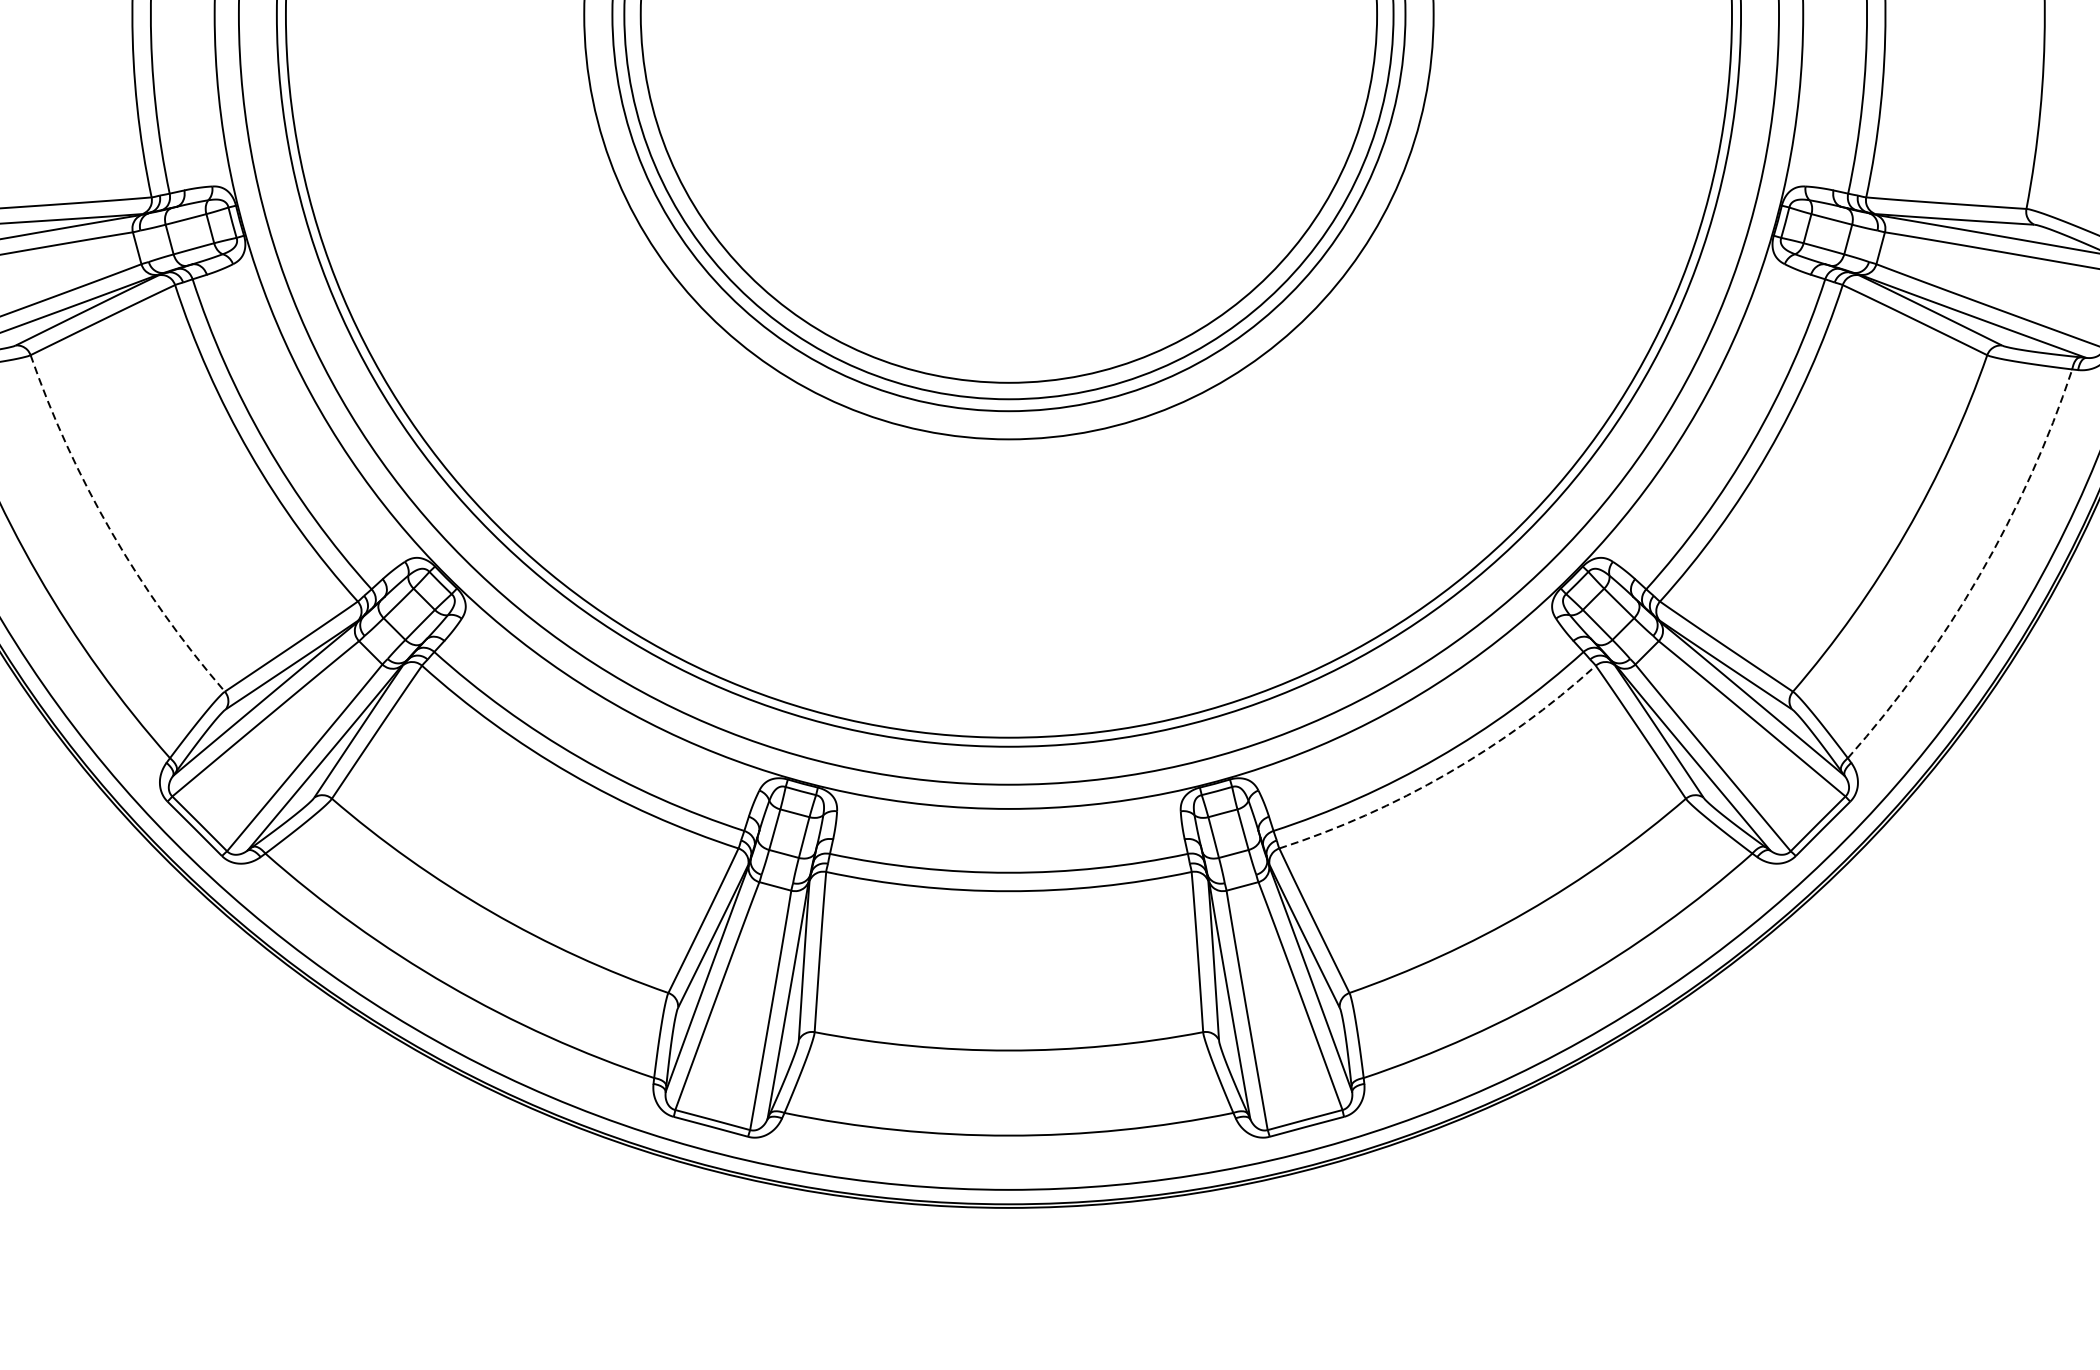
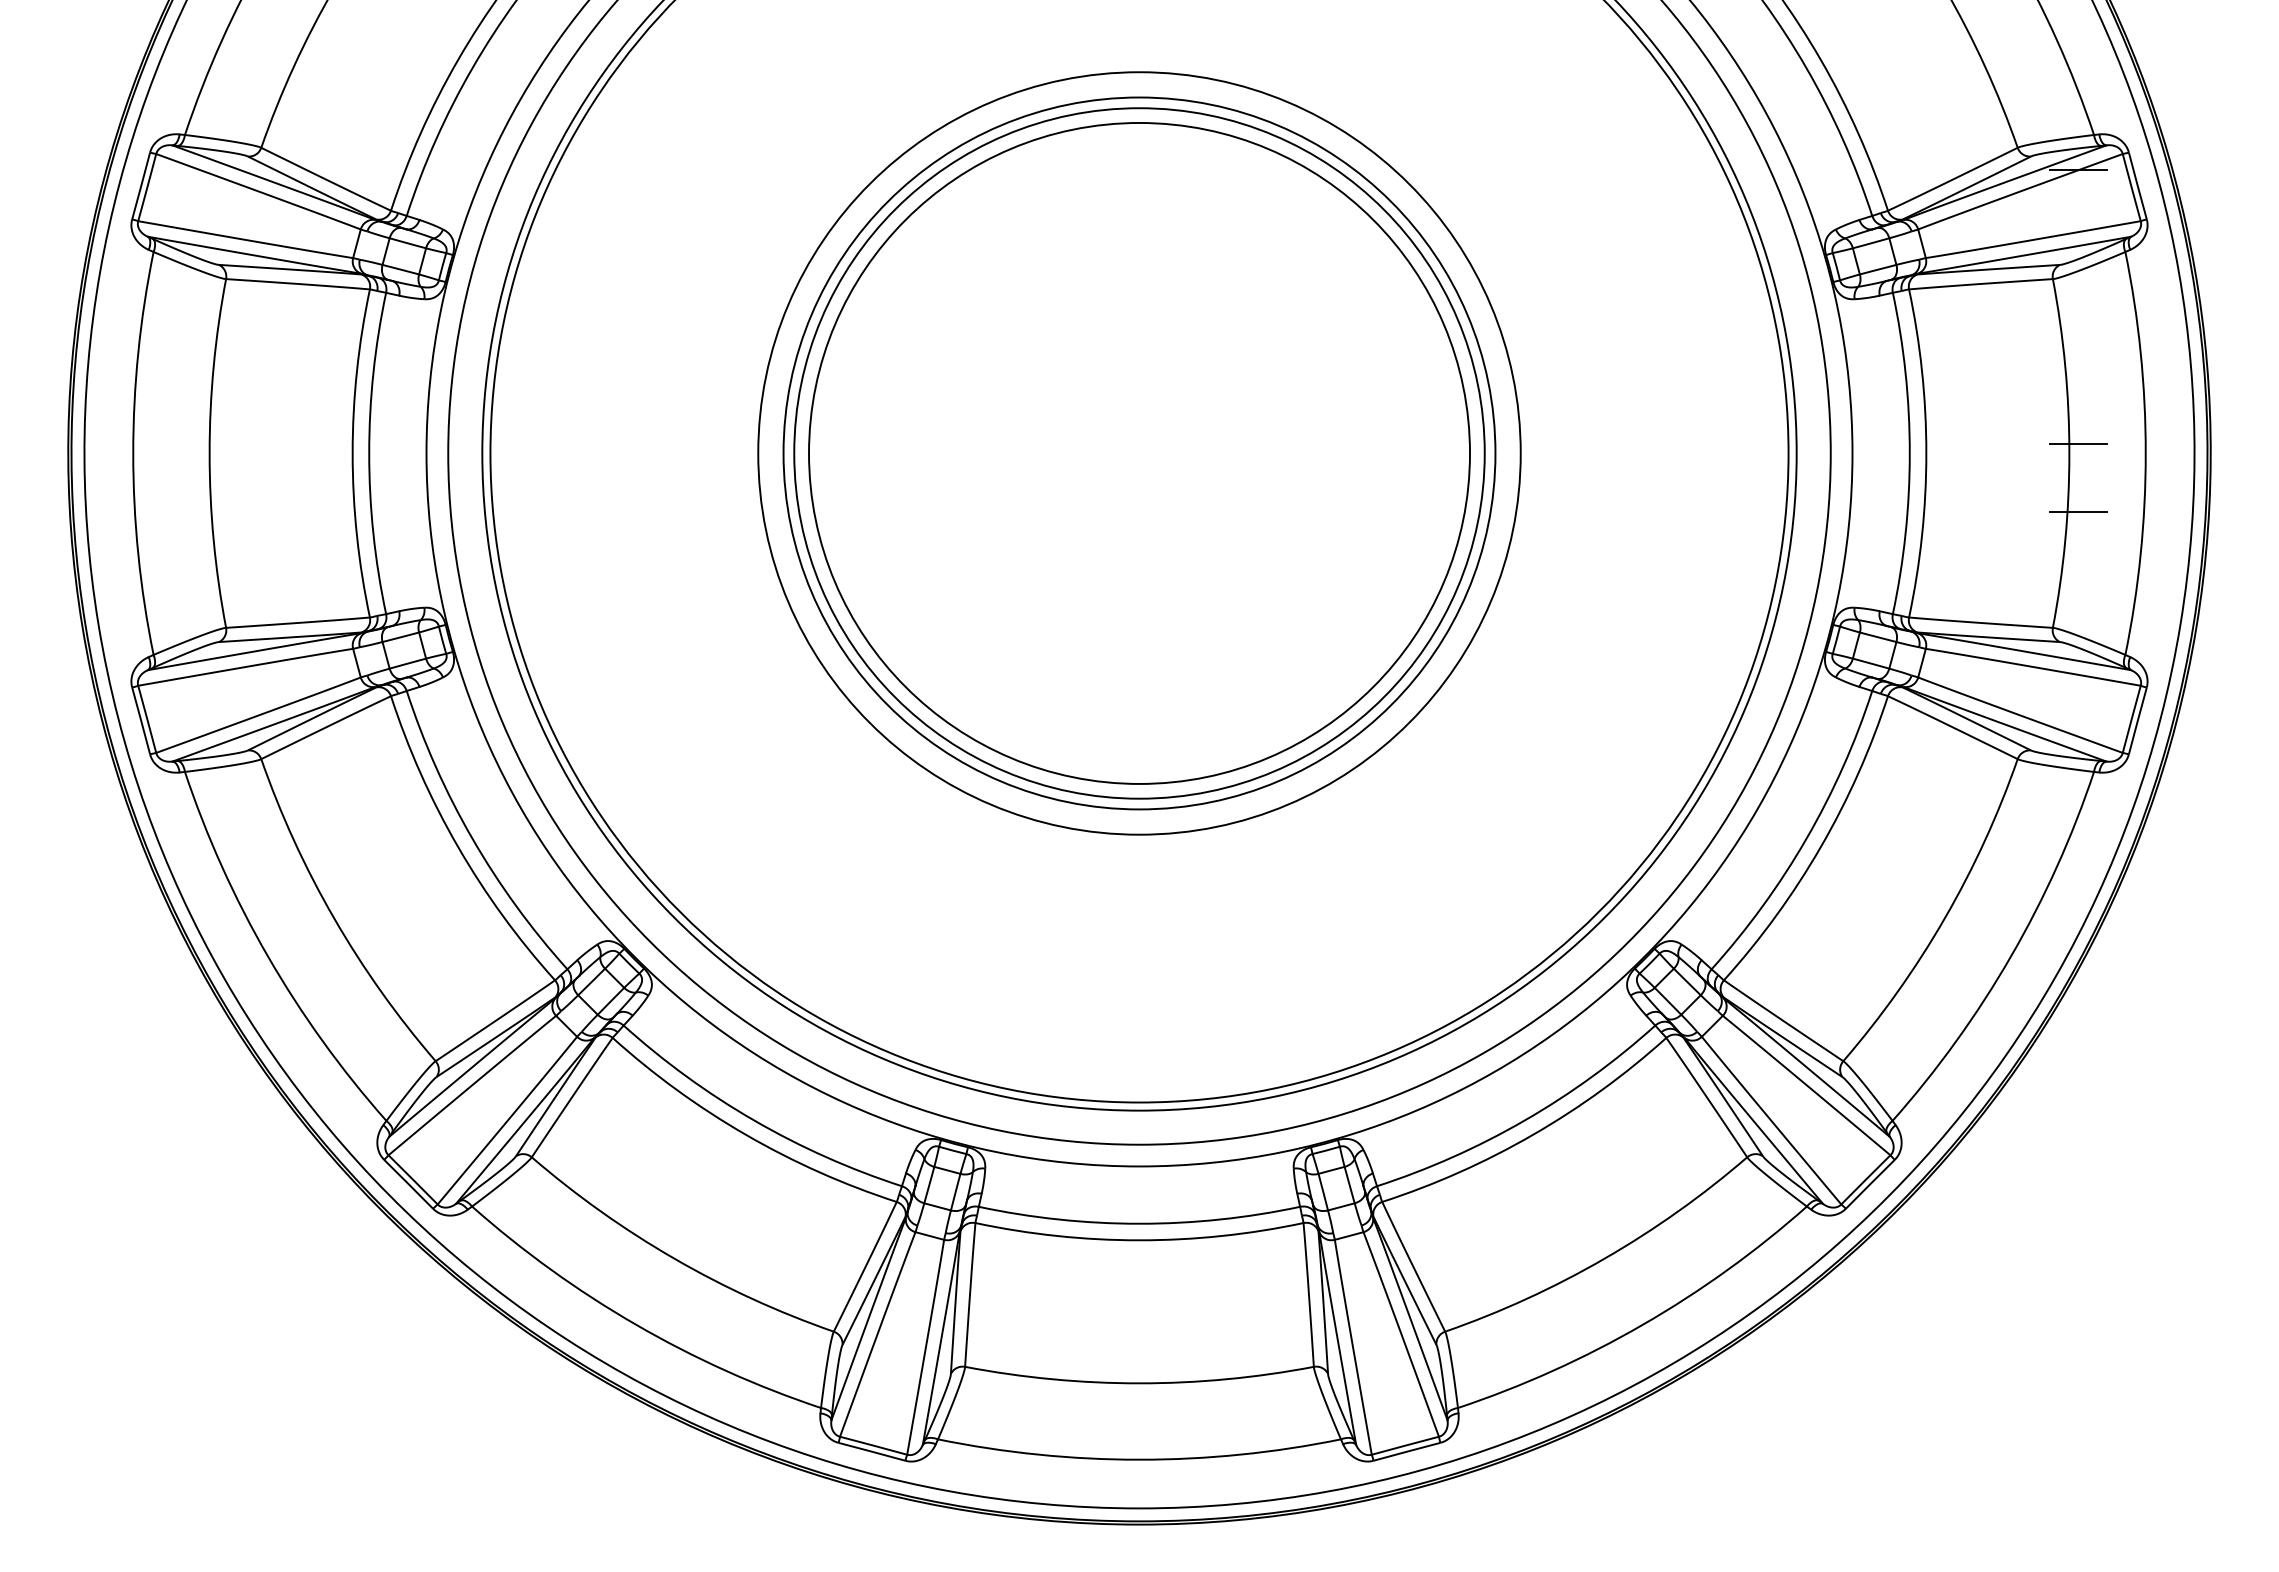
line: (2054, 4) -> (2078, 444), added
line: (2054, 80) -> (2078, 512), added
arc: (112, 532) -> (334, 918), dashed -> solid
arc: (1979, 575) -> (2010, 956), dashed -> solid
arc: (1446, 773) -> (1532, 1134), dashed -> solid

